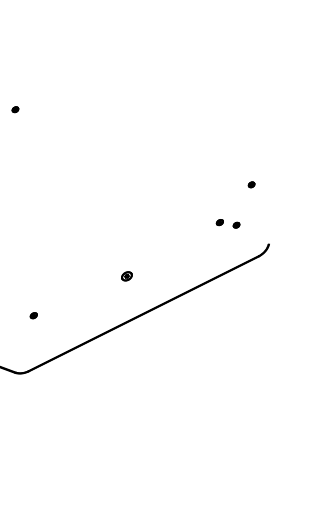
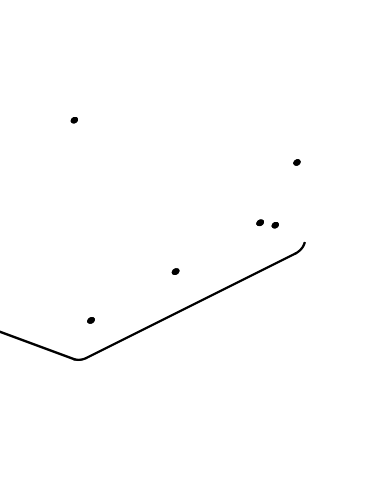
part: (251, 184) -> (296, 162), moved
part: (126, 276) -> (175, 271), size x0.62
part: (33, 315) -> (90, 320), moved

